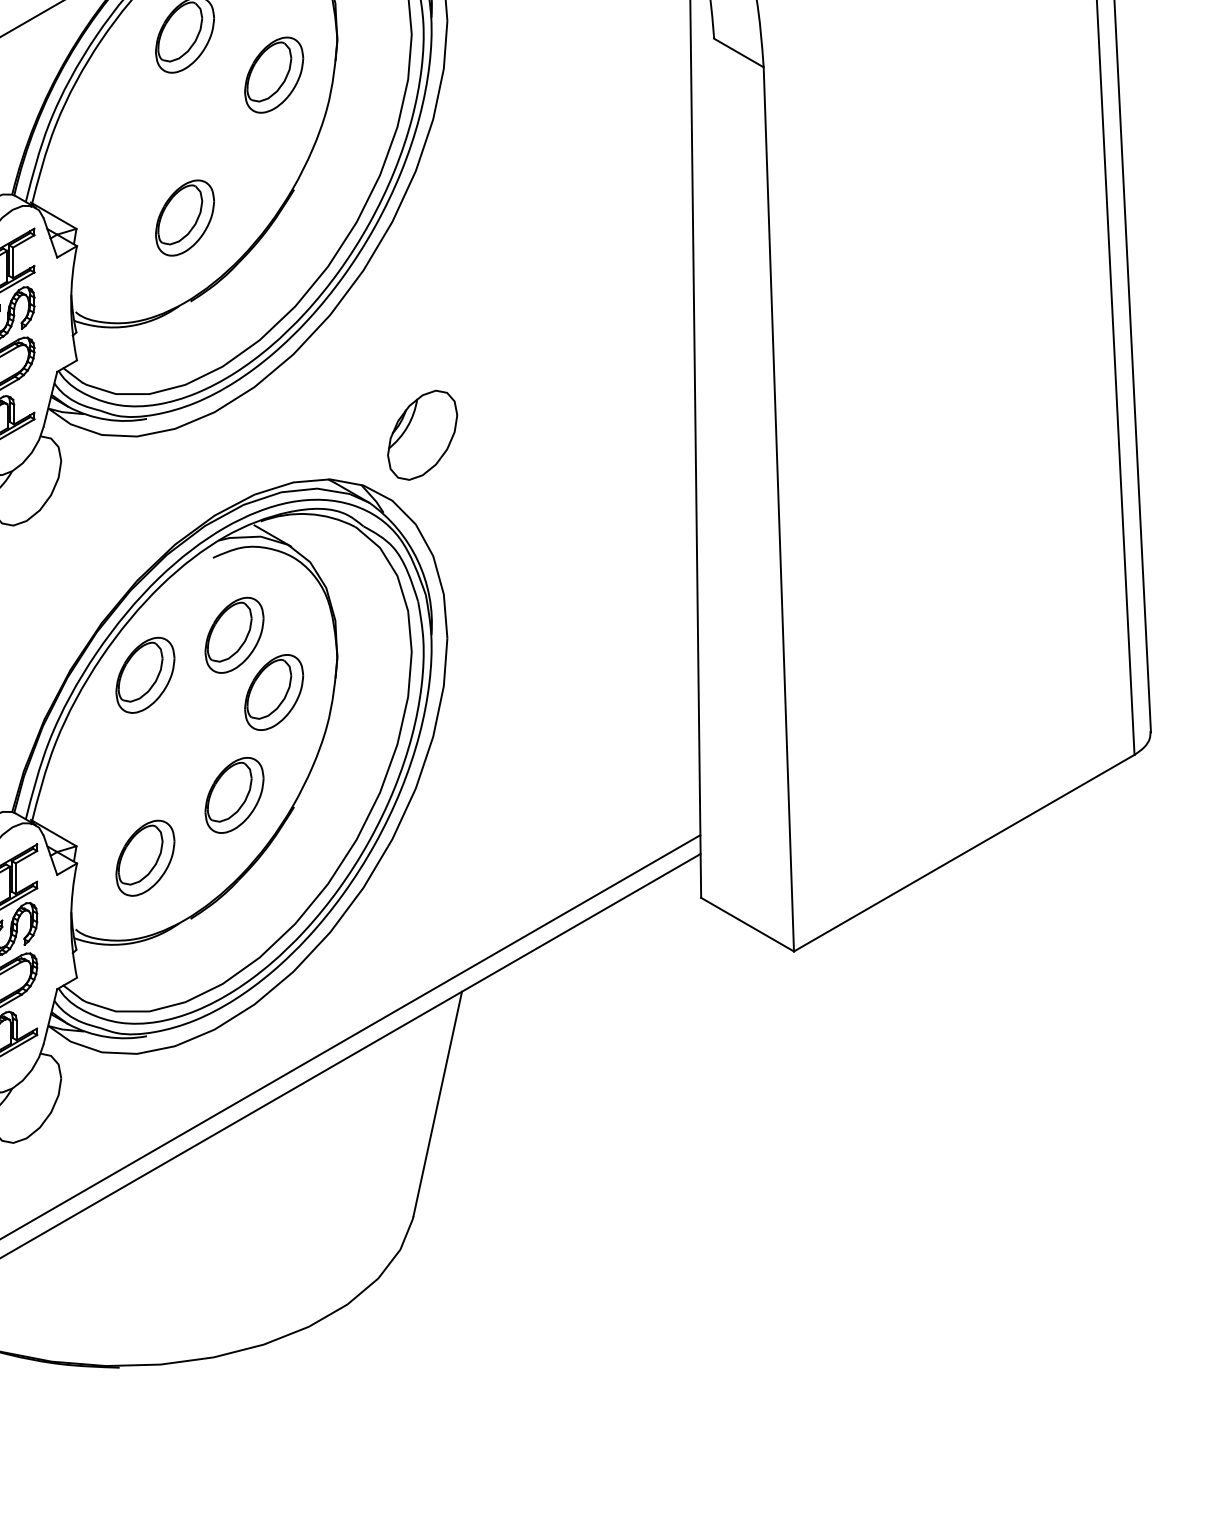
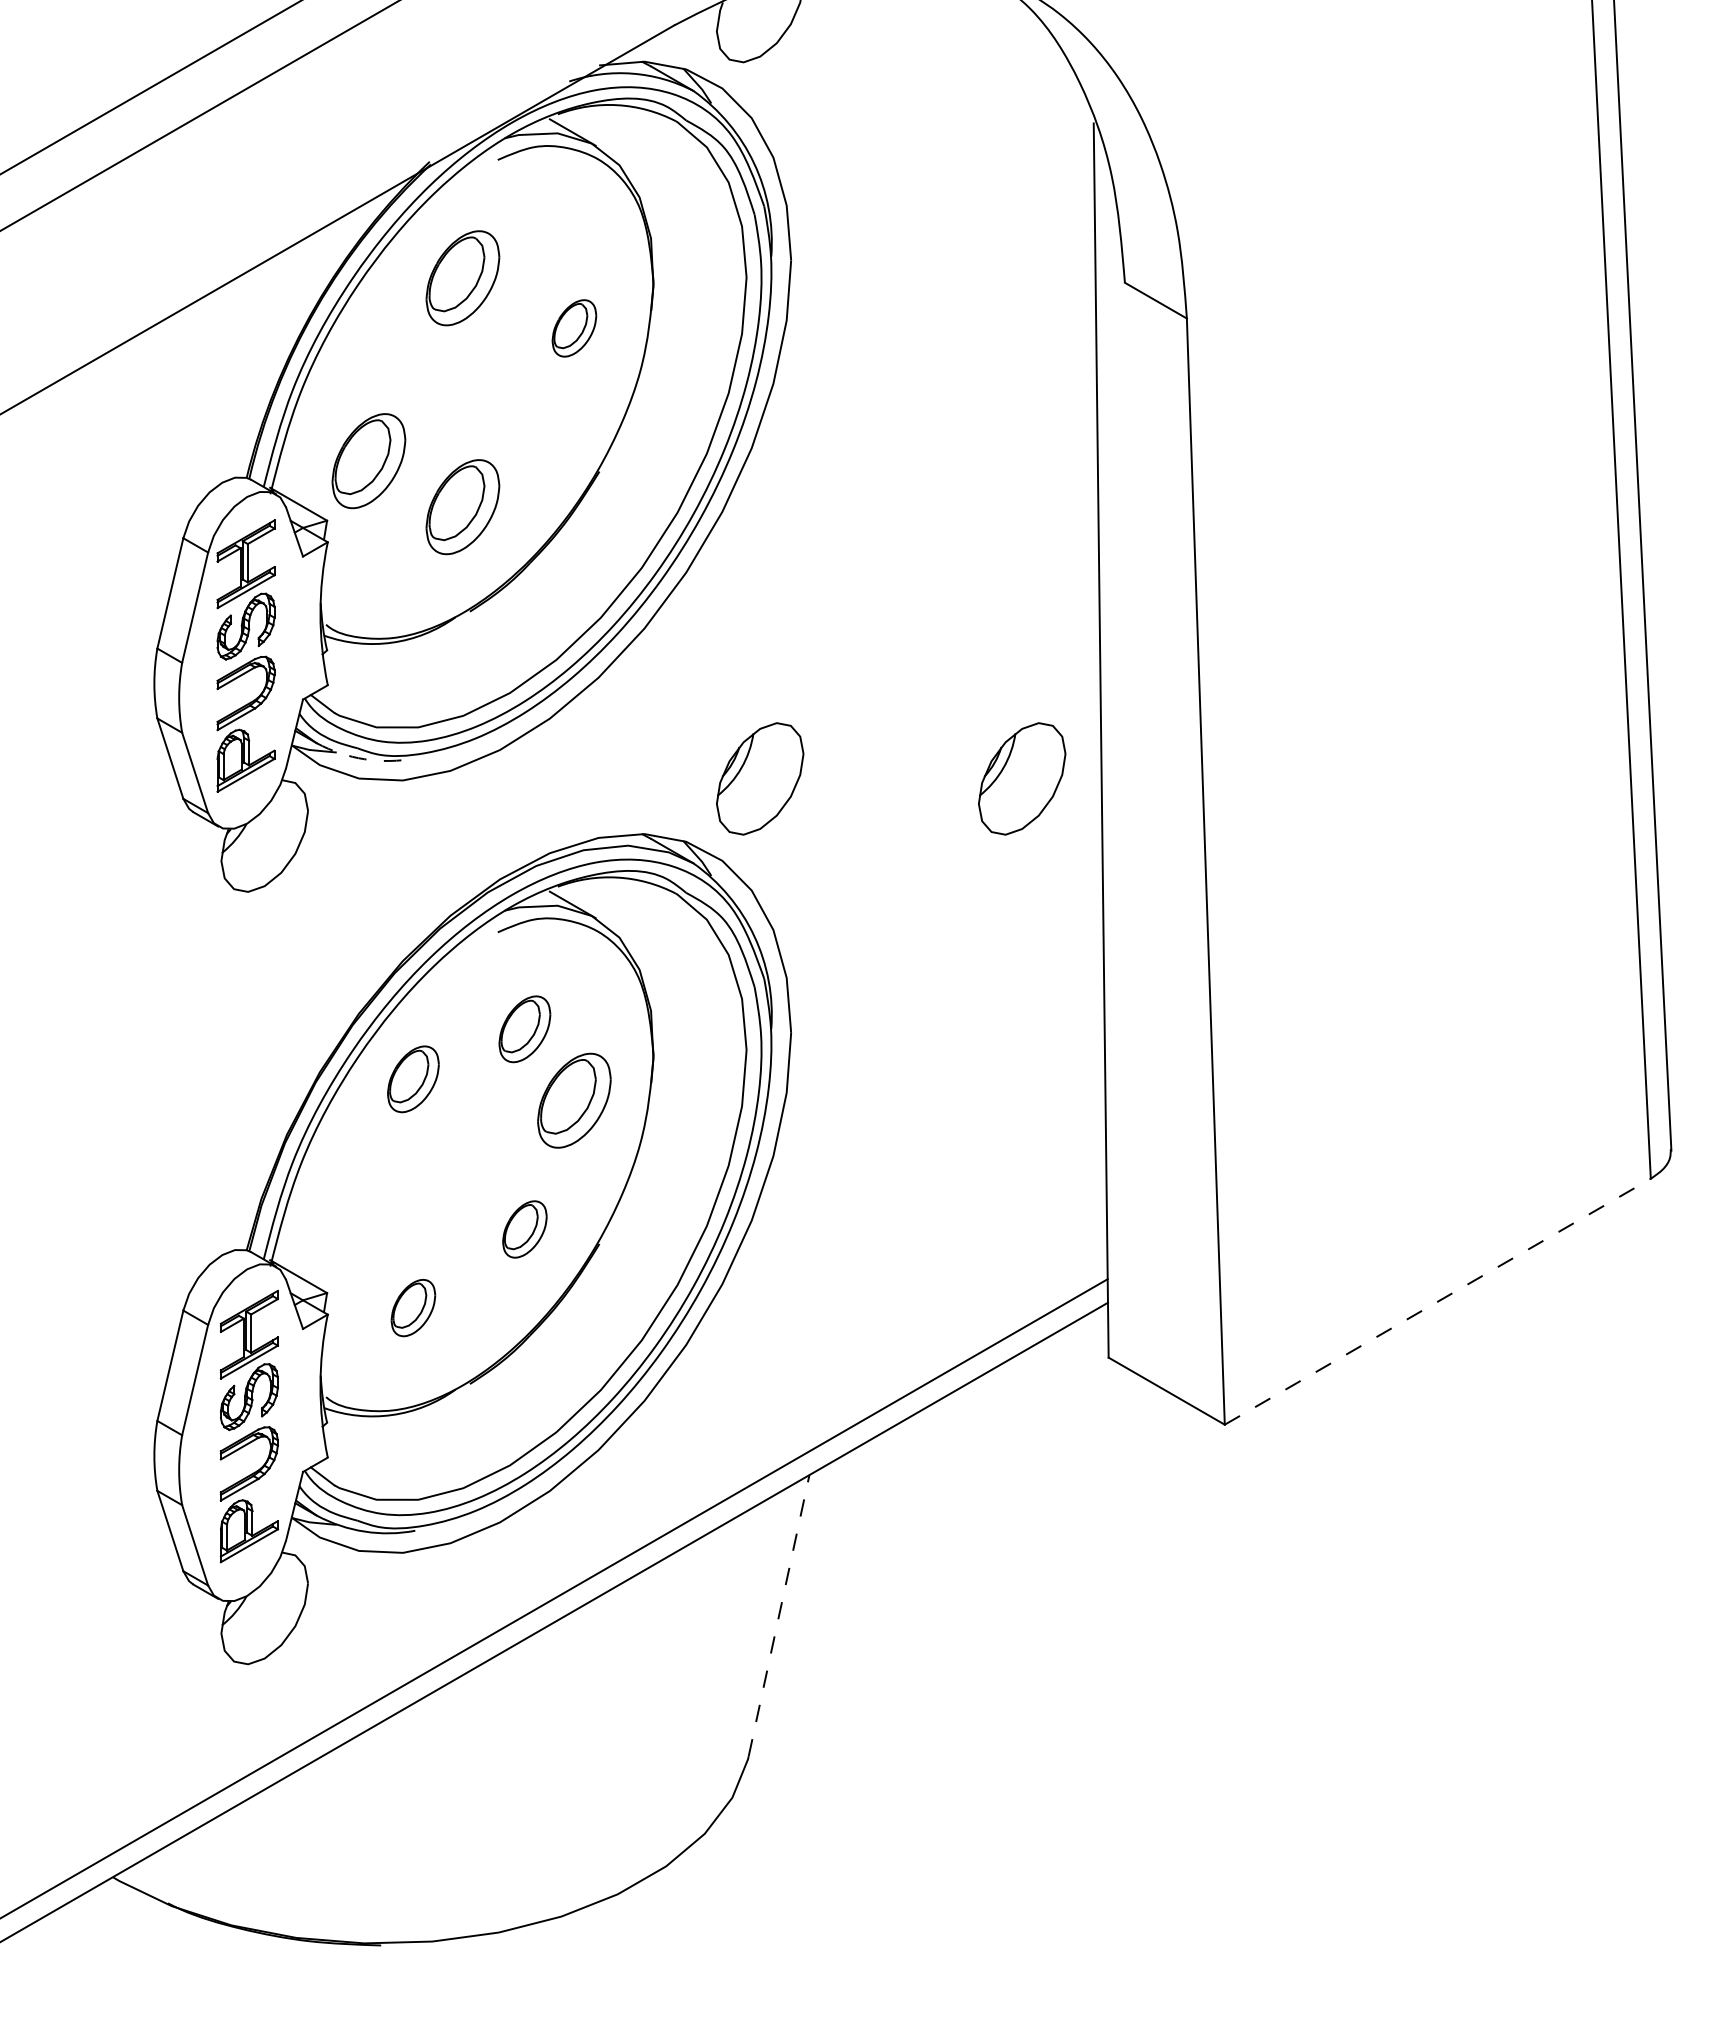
part: (274, 75) -> (574, 328), size x0.6
part: (109, 181) -> (368, 461), added
arc: (106, 419) -> (364, 759), solid -> dashed
part: (632, 434) -> (1022, 778), added
part: (234, 635) -> (524, 1029), size x0.7
part: (145, 675) -> (413, 1079), size x0.7
part: (234, 795) -> (524, 1229), size x0.6
line: (964, 852) -> (1437, 1301), solid -> dashed
part: (145, 857) -> (413, 1307), size x0.6
line: (438, 1103) -> (779, 1615), solid -> dashed

